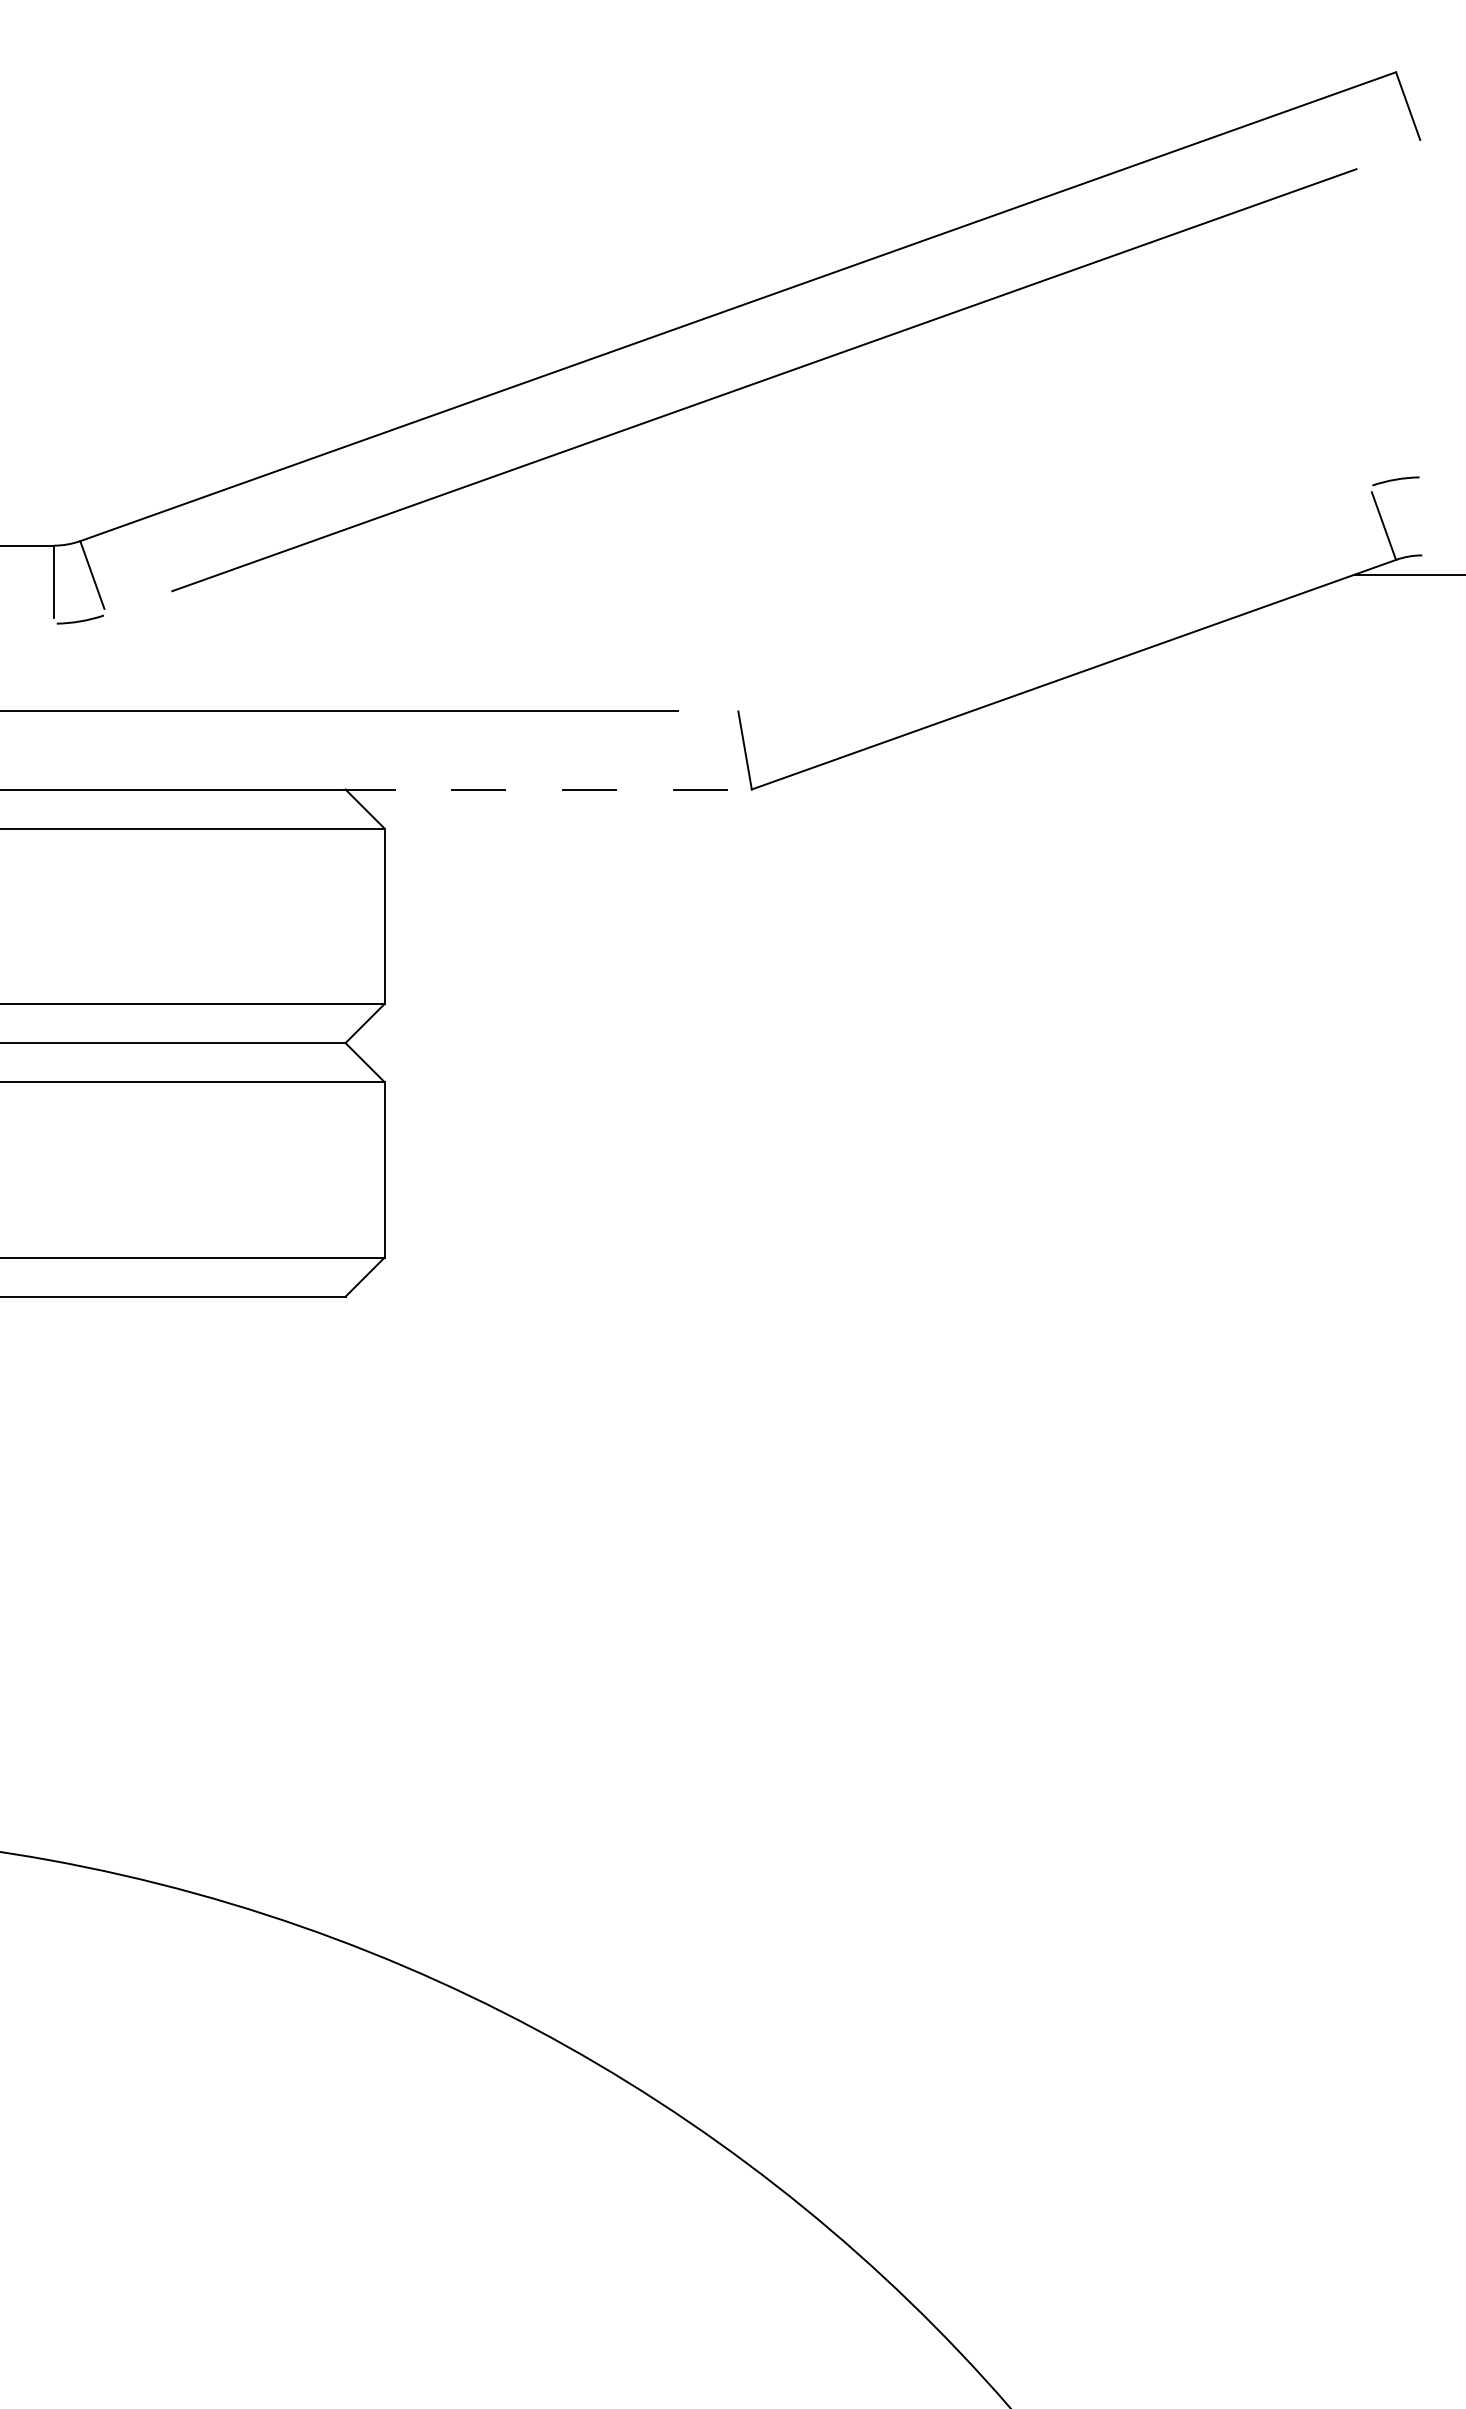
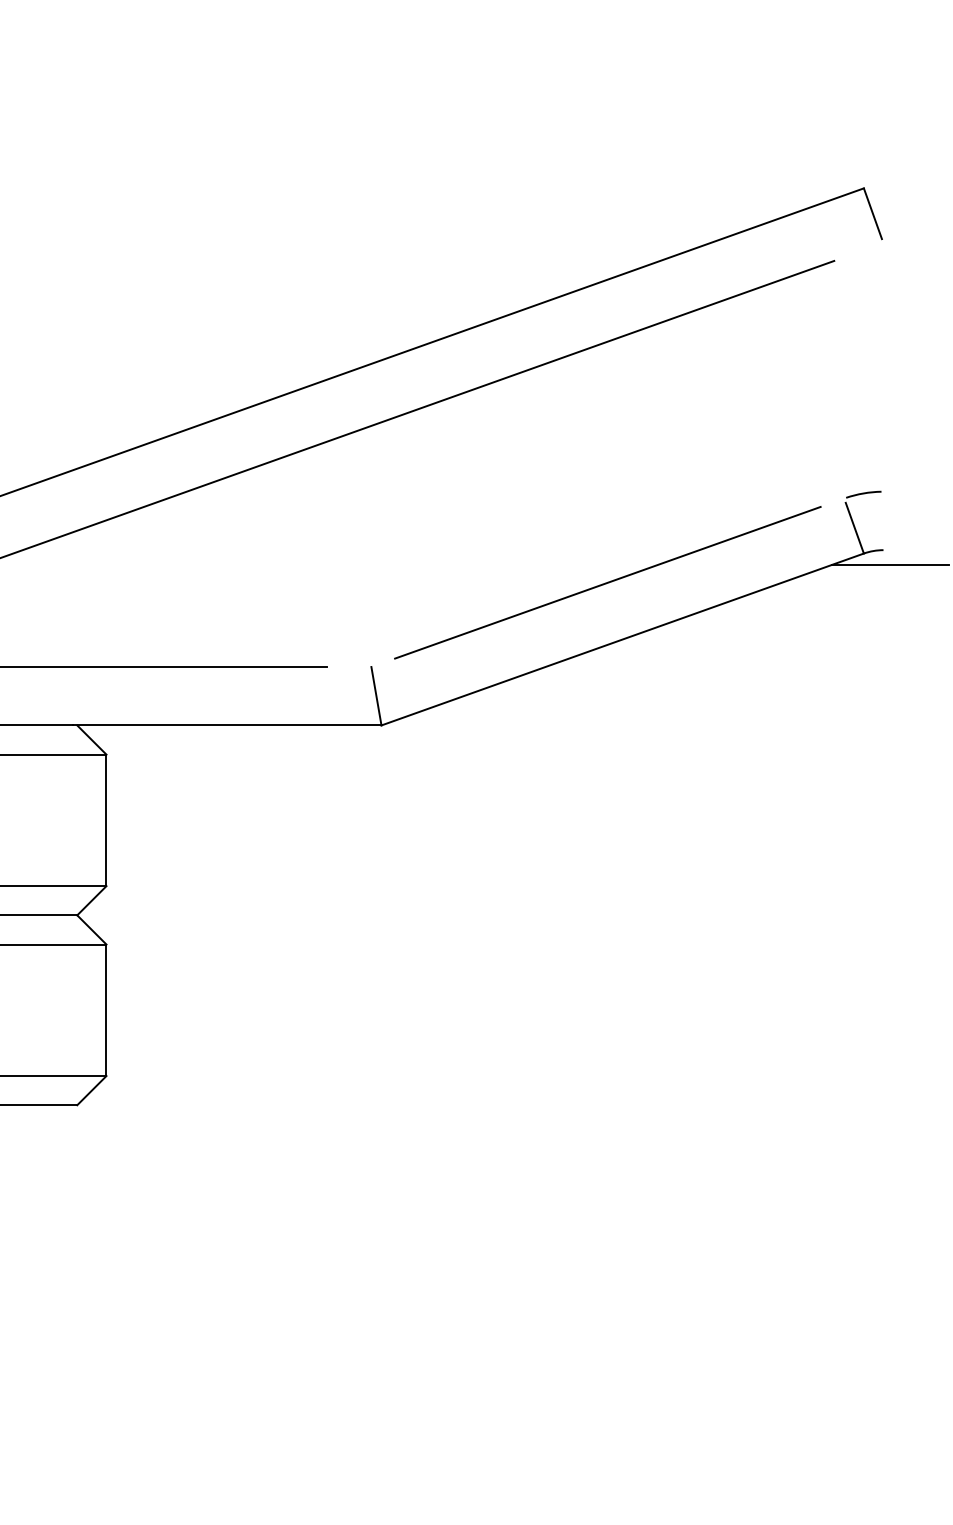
line: (1053, 598) -> (607, 582), added
line: (545, 789) -> (226, 725), dashed -> solid

